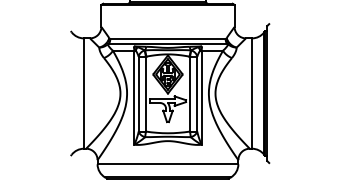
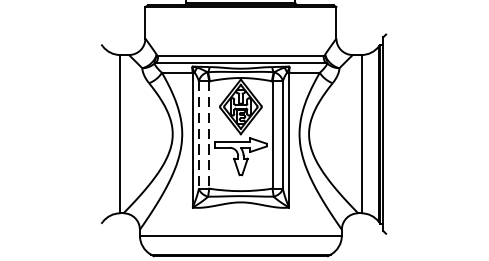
line: (138, 94) -> (198, 135), solid -> dashed
line: (145, 94) -> (208, 135), solid -> dashed

